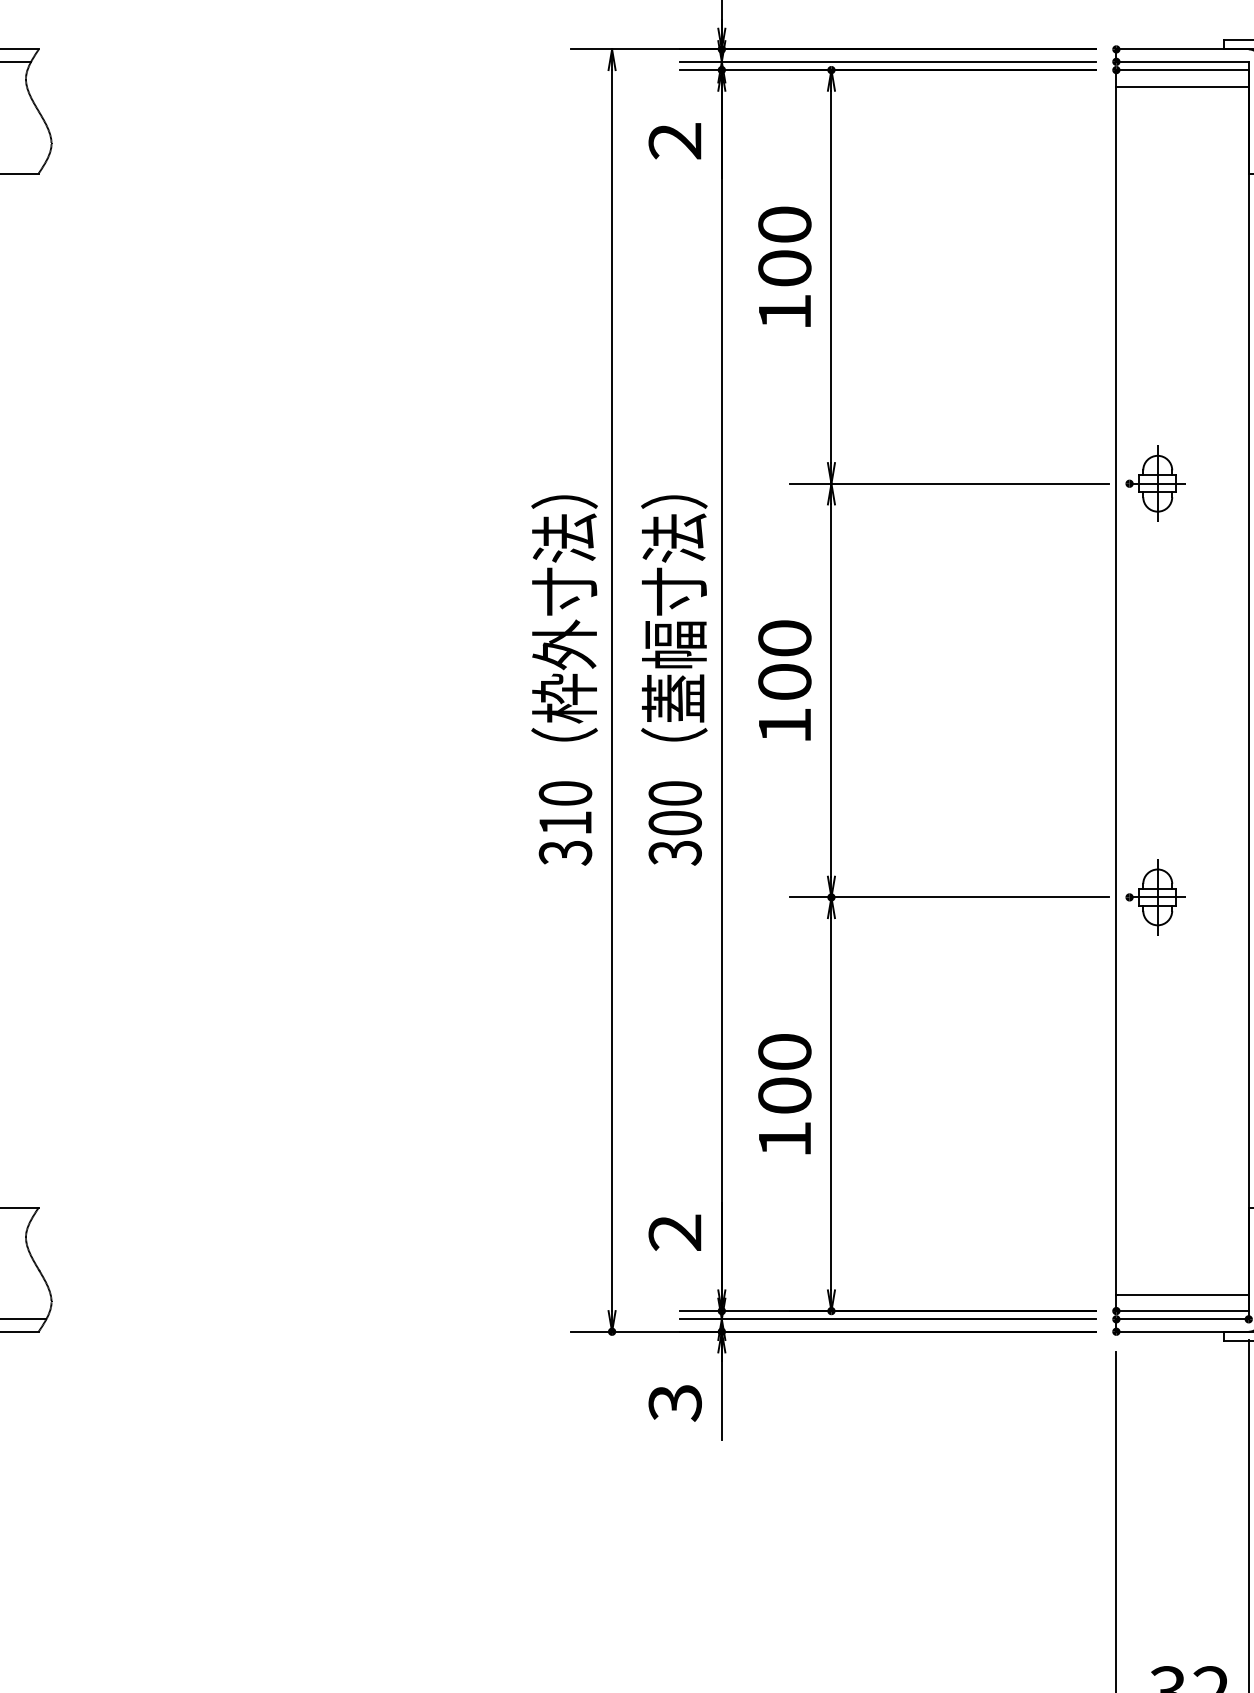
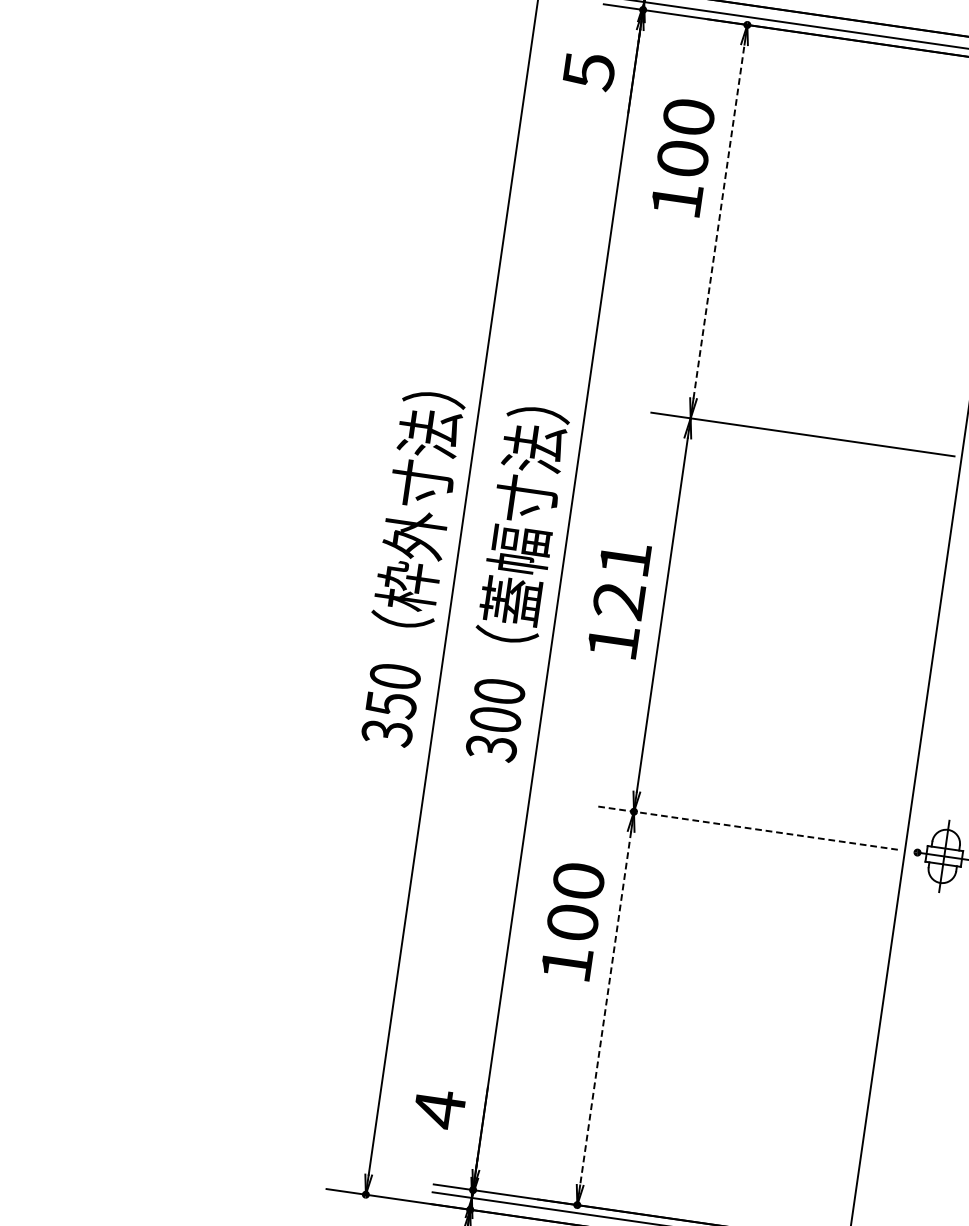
text: (674, 141) -> (588, 71), 2 -> 5
text: (784, 266) -> (682, 156), moved
line: (831, 276) -> (719, 221), solid -> dashed
text: (784, 660) -> (621, 579), 100 -> 121
text: (565, 823) -> (391, 704), 310 -> 350
line: (948, 897) -> (745, 827), solid -> dashed
text: (784, 1094) -> (572, 921), moved
line: (831, 1104) -> (605, 1008), solid -> dashed
text: (674, 1232) -> (438, 1108), 2 -> 4

